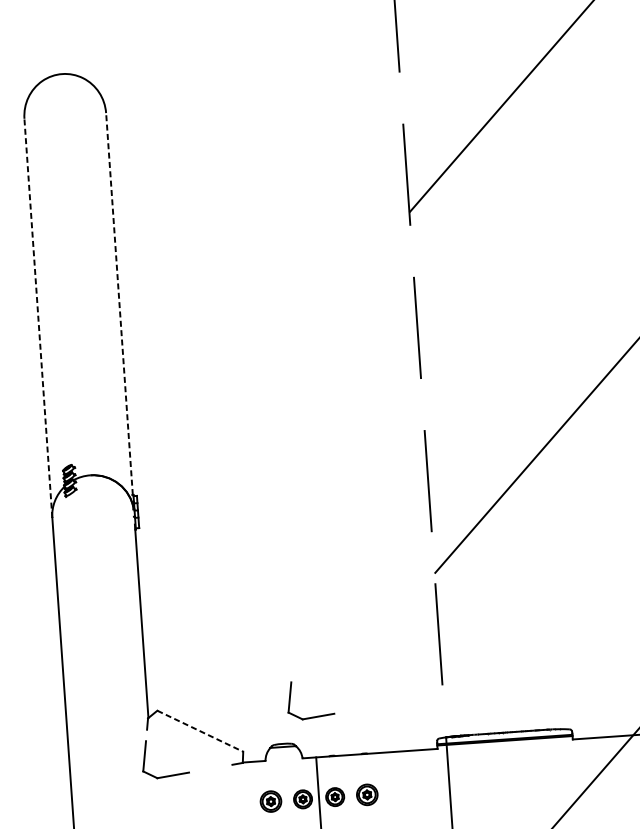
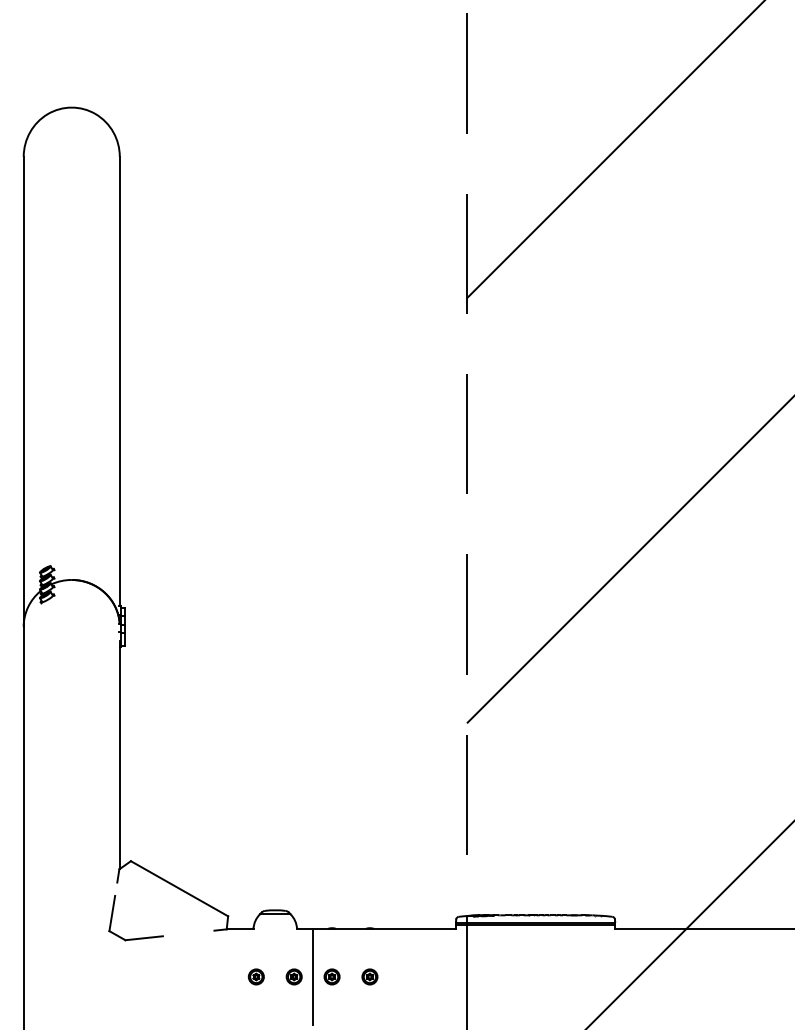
line: (119, 303) -> (119, 381), dashed -> solid
line: (38, 318) -> (23, 391), dashed -> solid
part: (314, 716) -> (314, 880), removed
line: (200, 731) -> (179, 888), dashed -> solid
part: (366, 794) -> (369, 976), size x0.62
part: (334, 796) -> (331, 976), size x0.71
part: (302, 799) -> (293, 976), size x0.71
part: (270, 801) -> (255, 976), size x0.62

